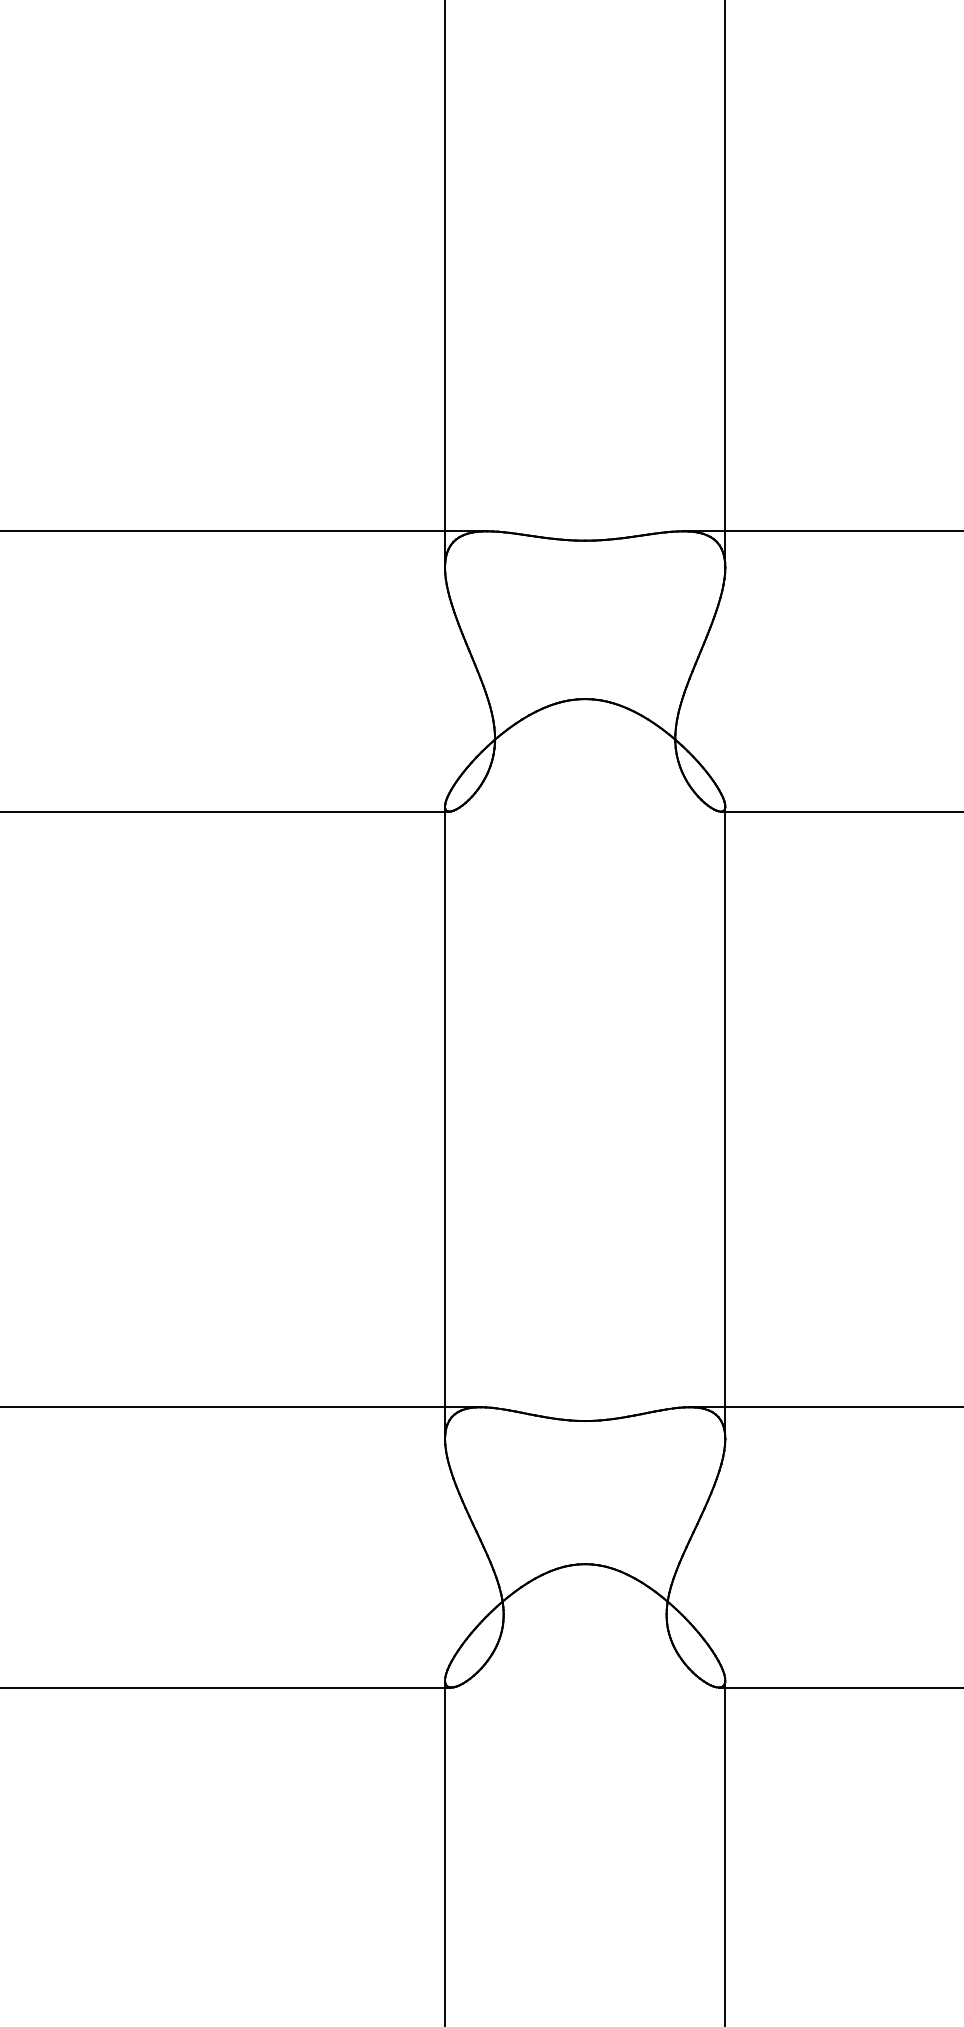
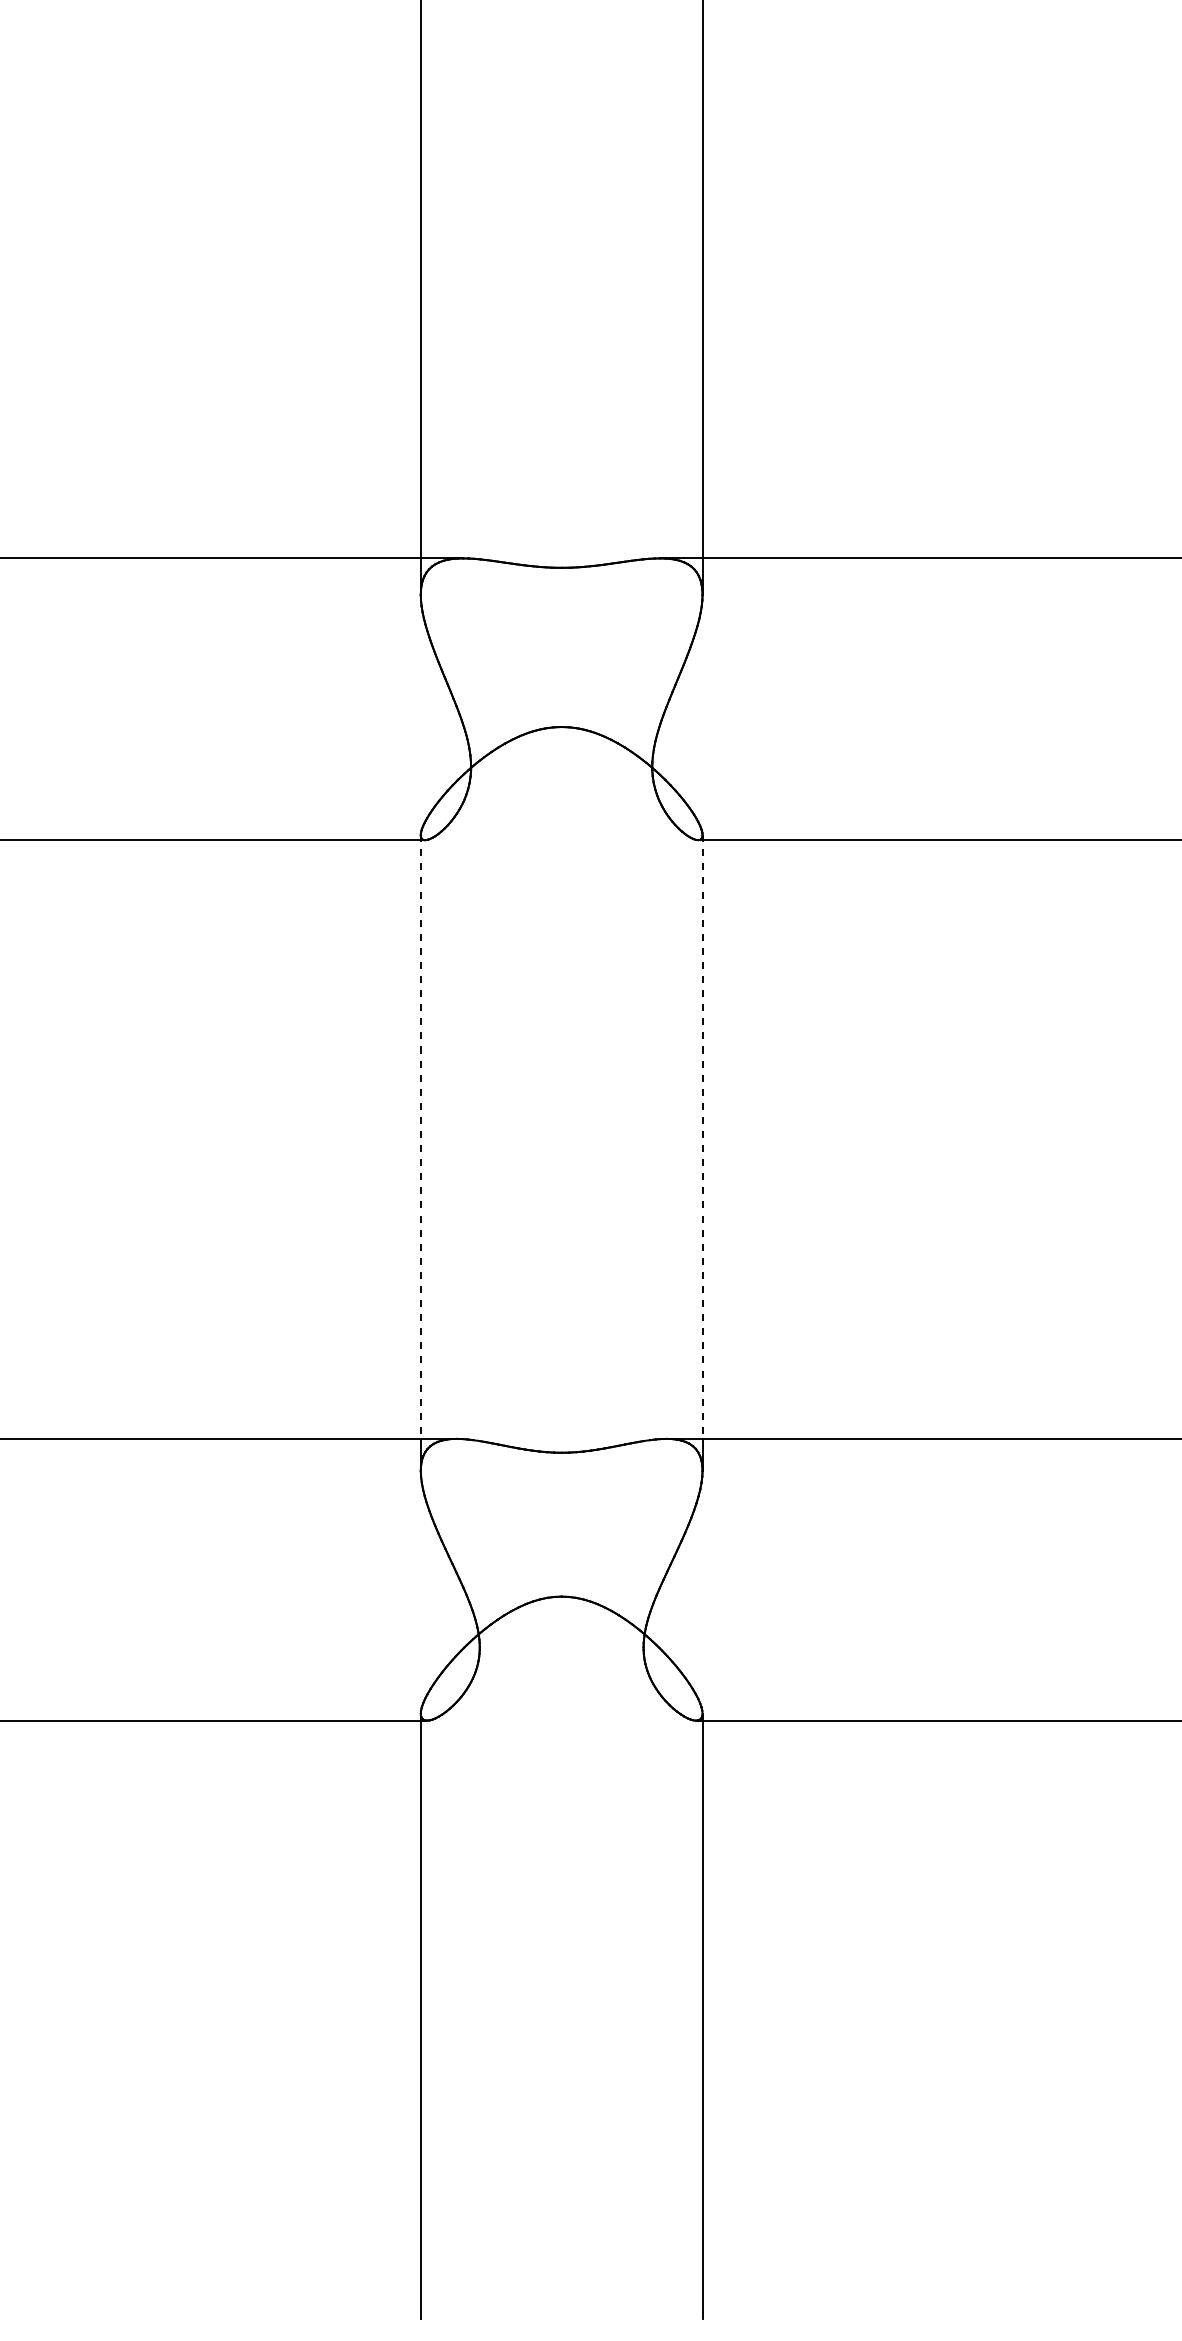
line: (444, 1107) -> (420, 1137), solid -> dashed
line: (725, 1107) -> (702, 1137), solid -> dashed

